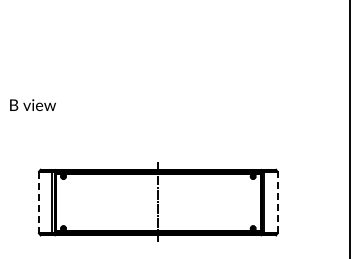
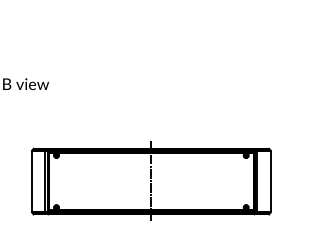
line: (39, 202) -> (32, 181), dashed -> solid
line: (277, 202) -> (270, 181), dashed -> solid

